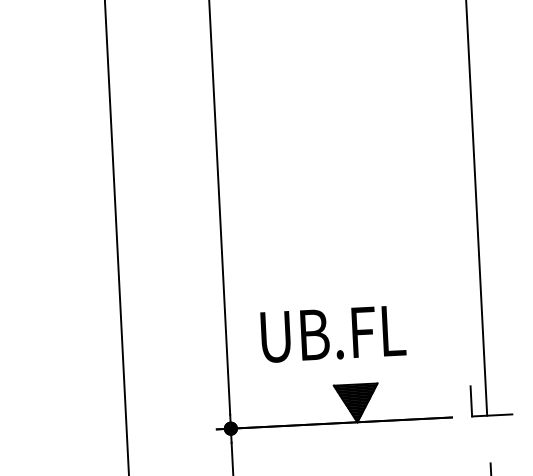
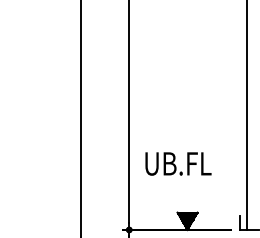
text: (333, 333) -> (178, 163), moved

